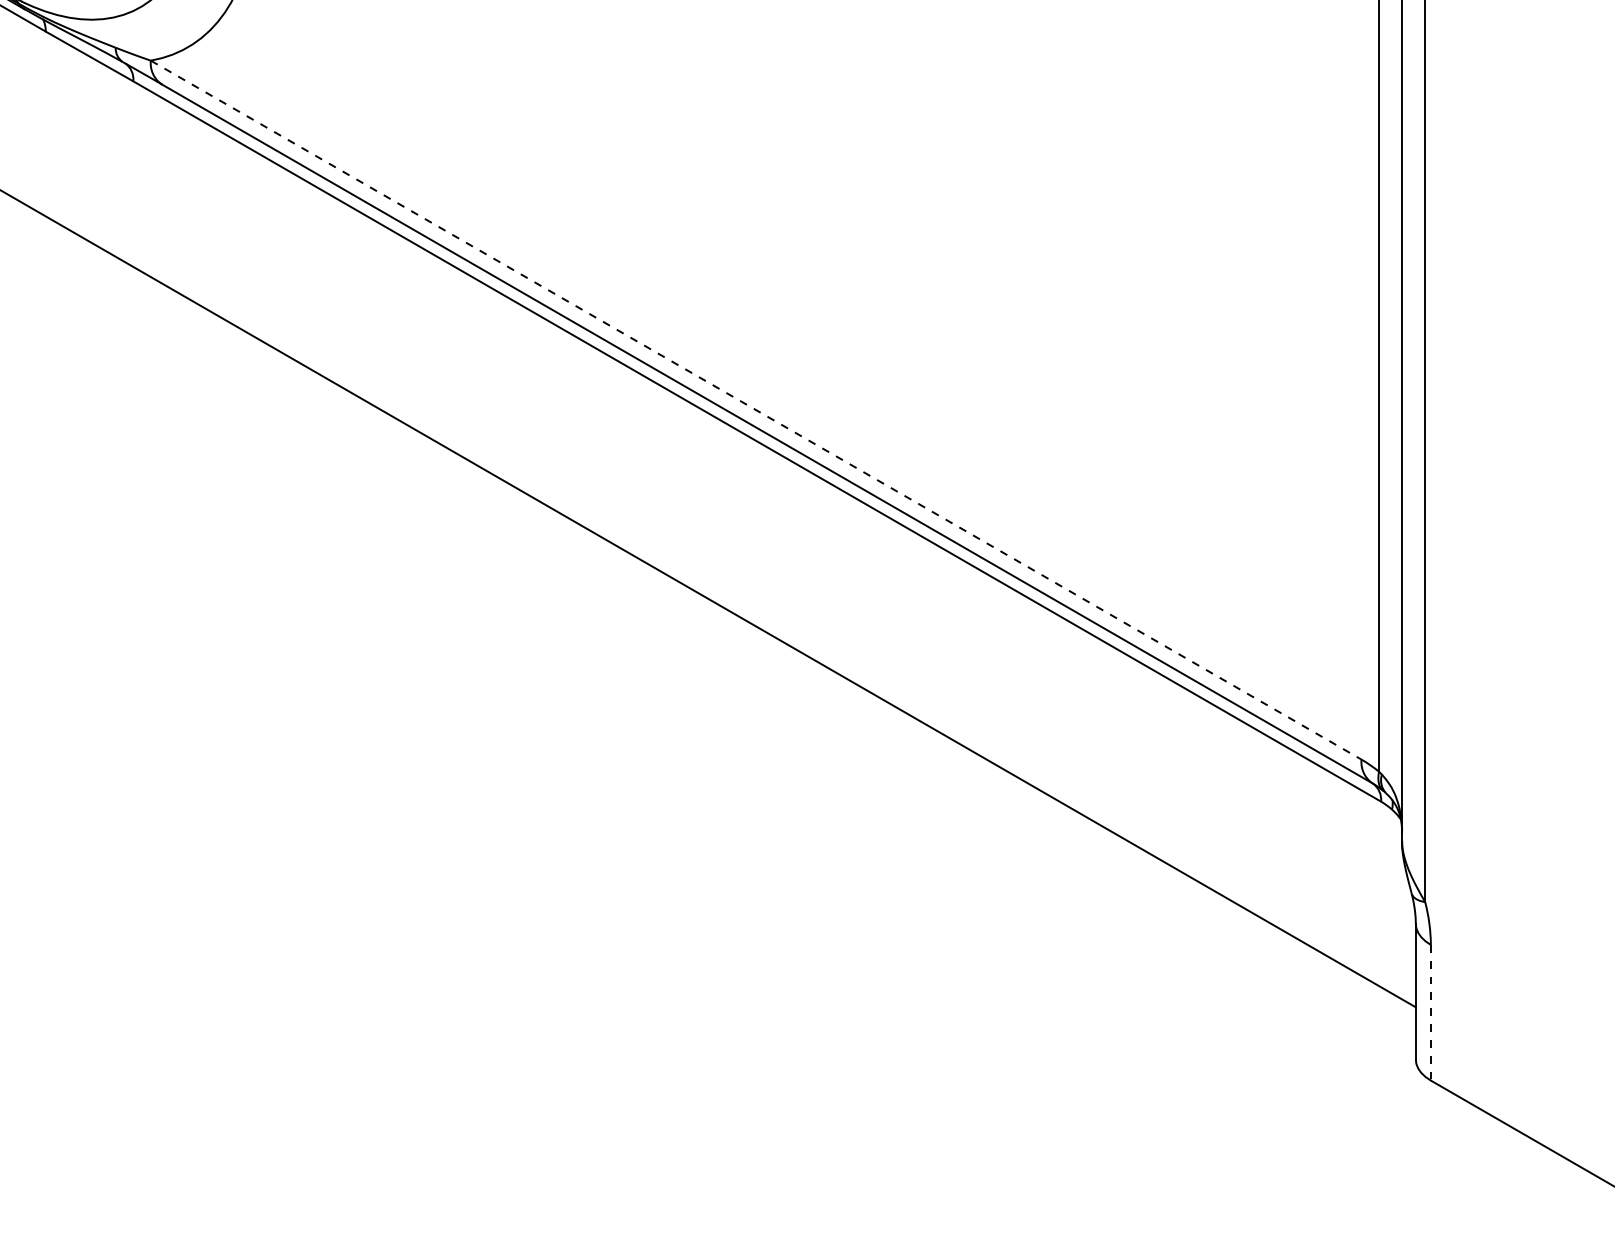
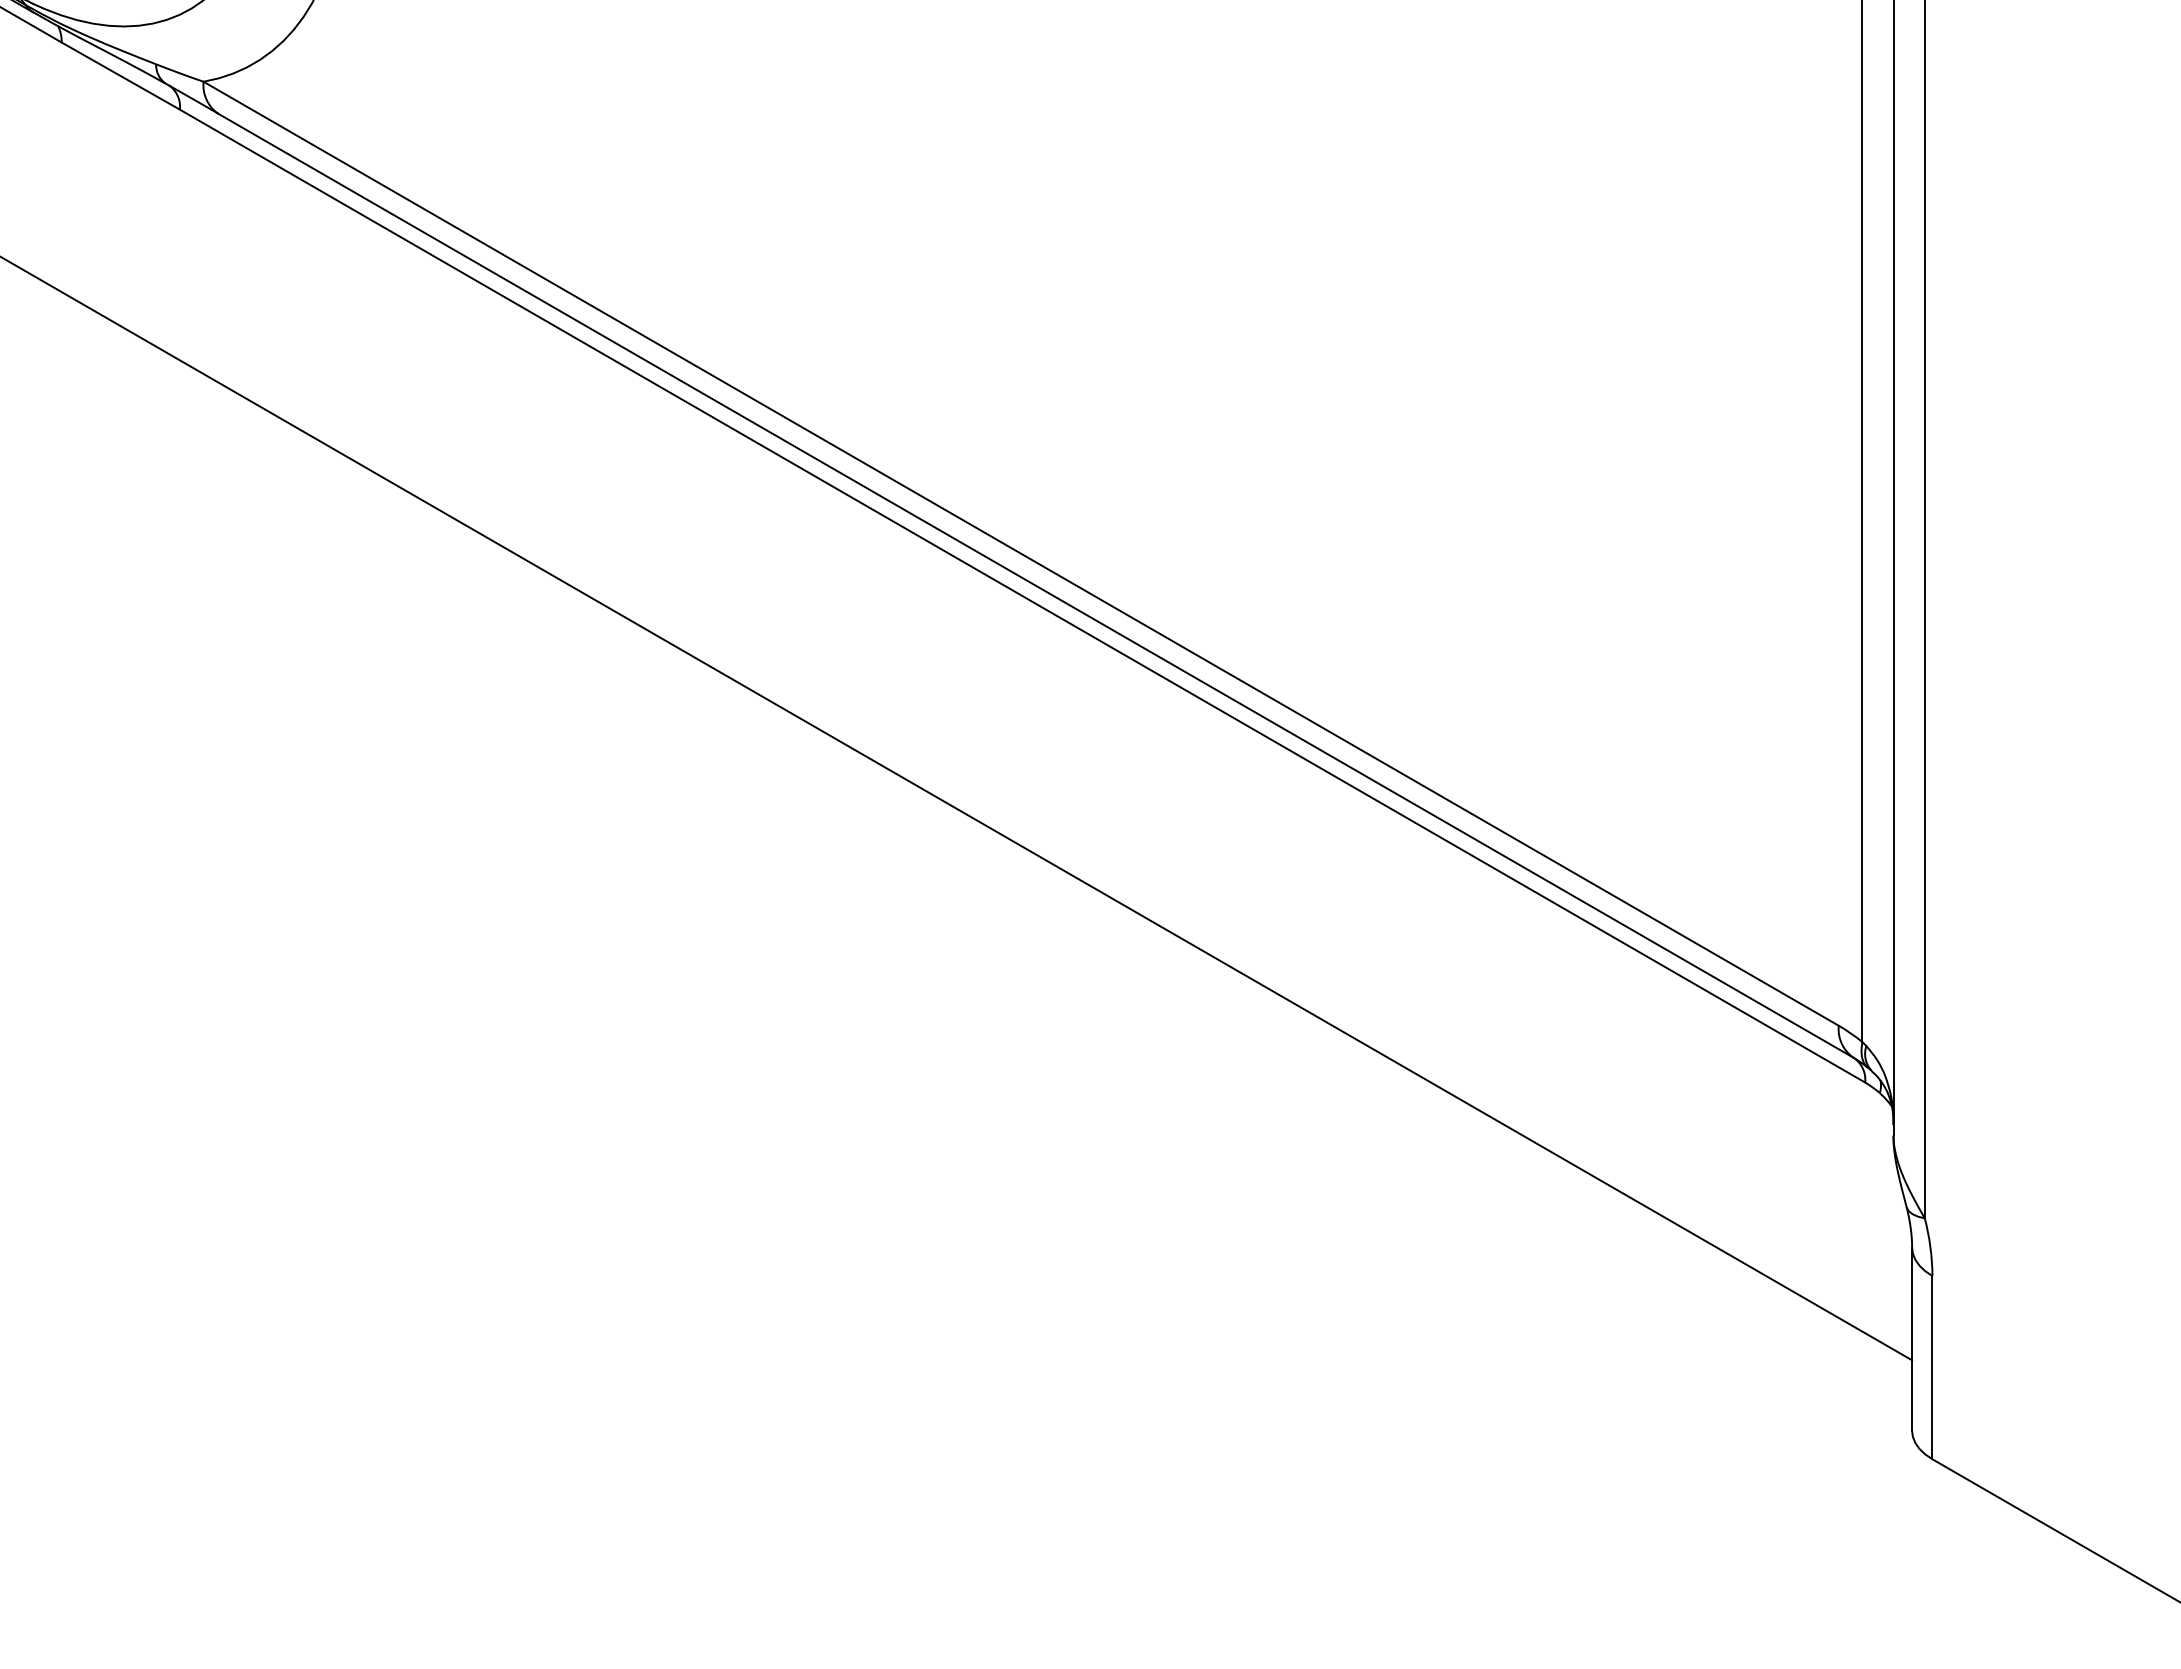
line: (756, 410) -> (1021, 554), dashed -> solid
line: (1430, 1012) -> (1932, 1367), dashed -> solid

